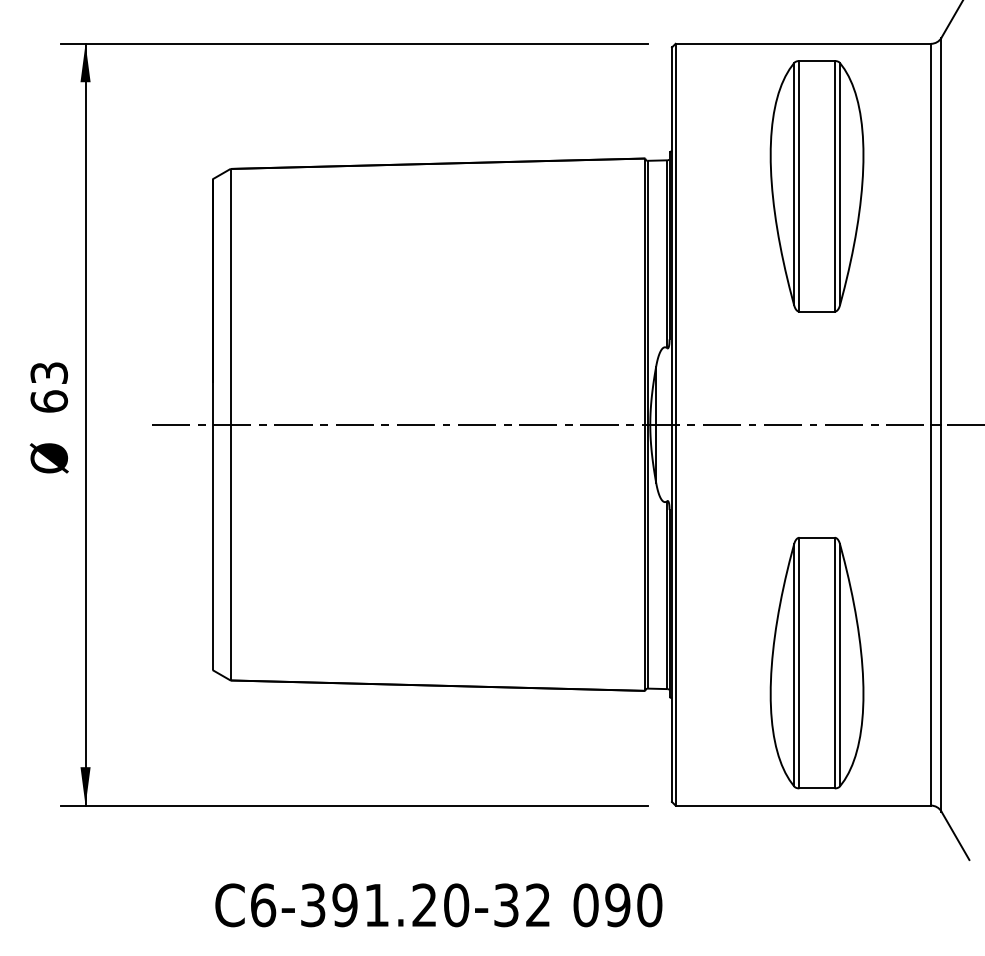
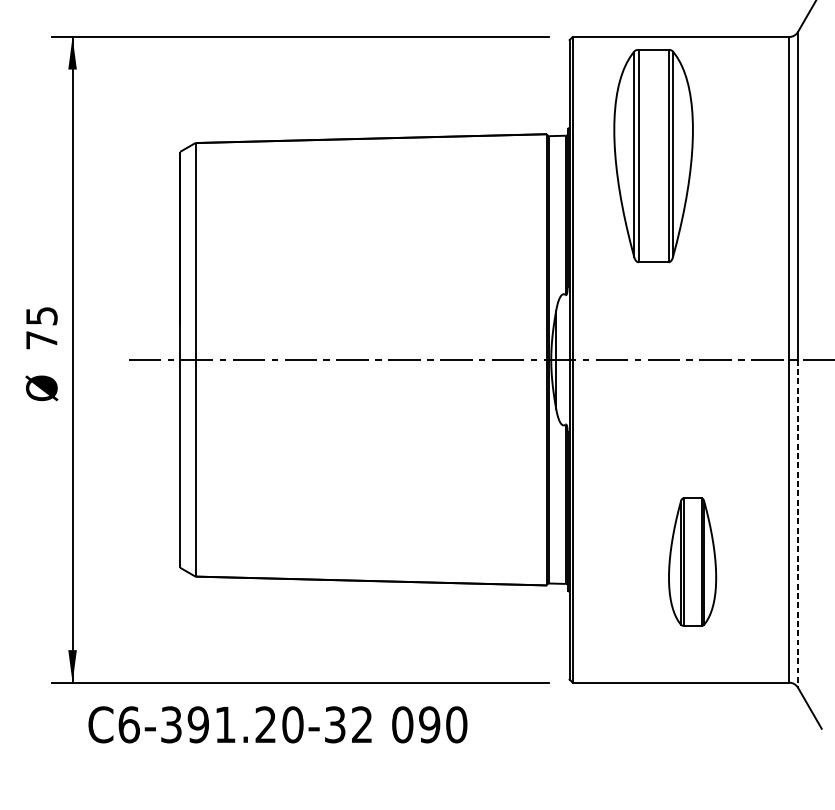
part: (816, 186) -> (653, 156), moved
text: (49, 387) -> (42, 328), 63 -> 75
line: (941, 618) -> (798, 524), solid -> dashed
part: (816, 663) -> (692, 562), size x0.6
text: (438, 905) -> (277, 724), moved

